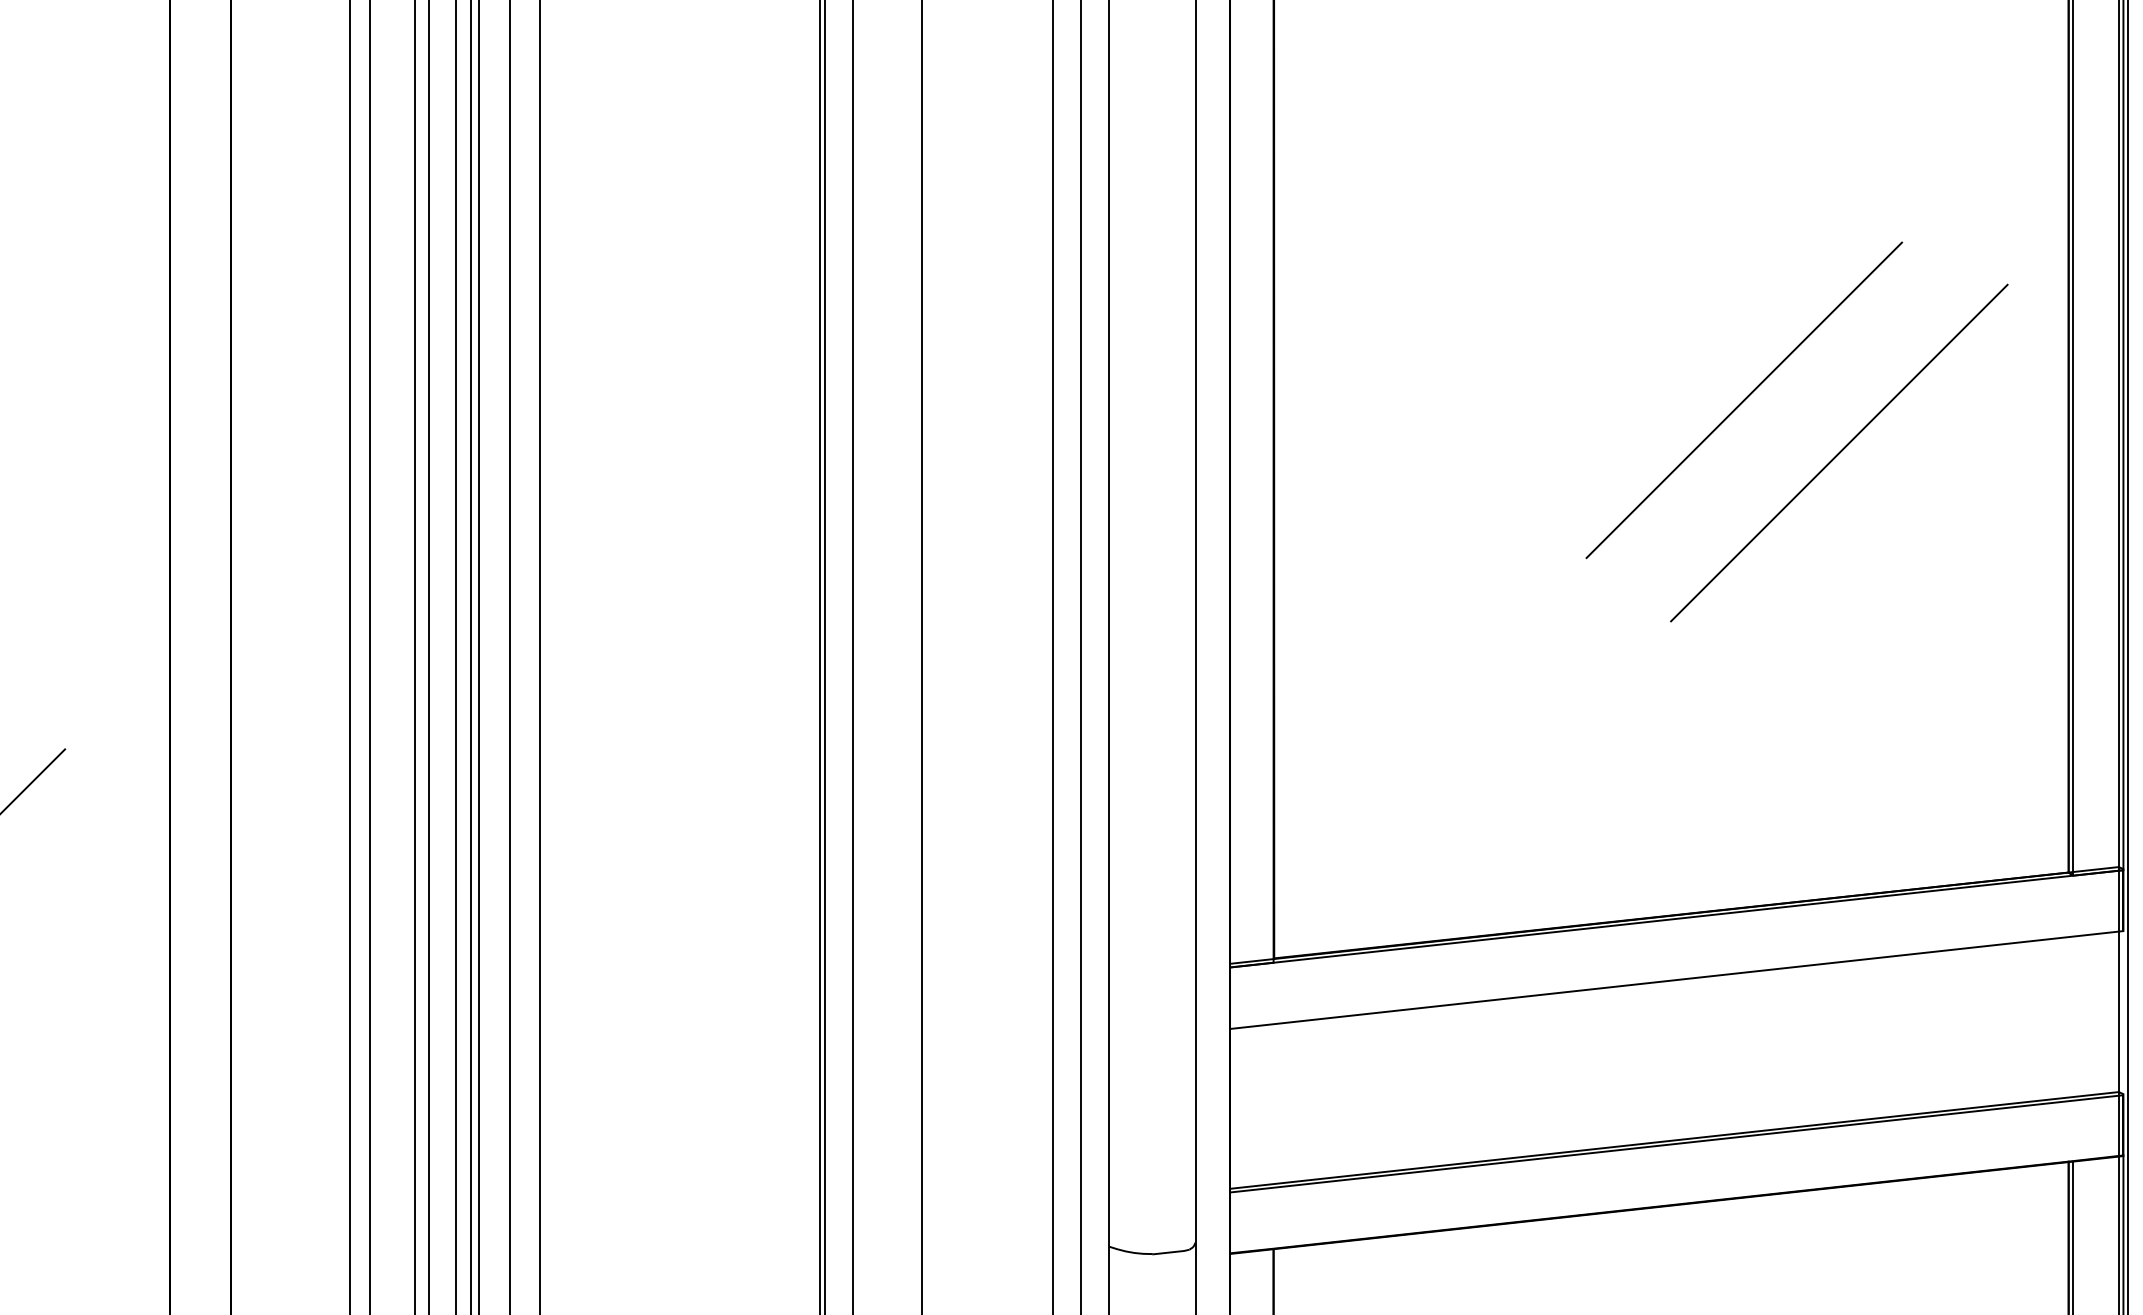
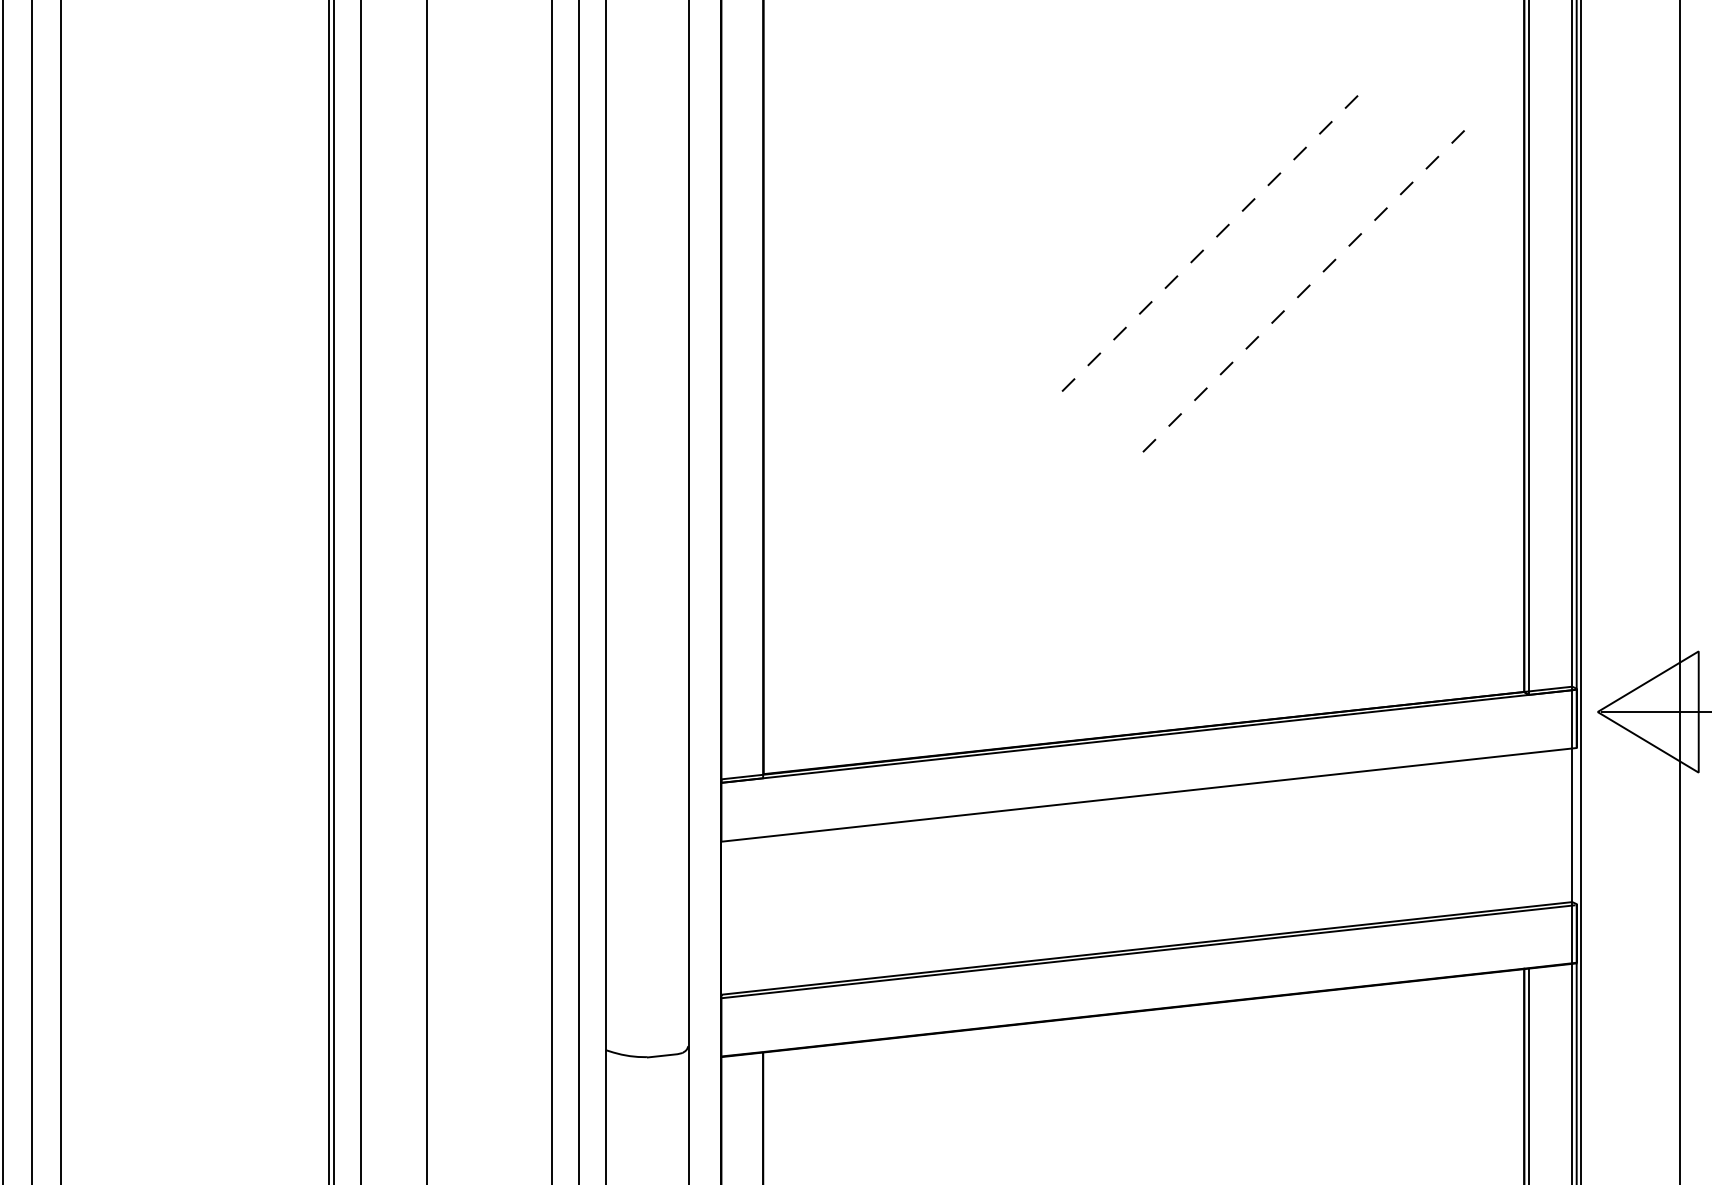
line: (1744, 400) -> (1213, 240), solid -> dashed
line: (1839, 453) -> (1304, 290), solid -> dashed

